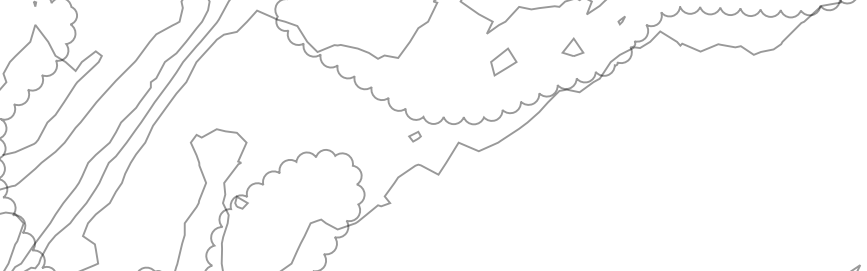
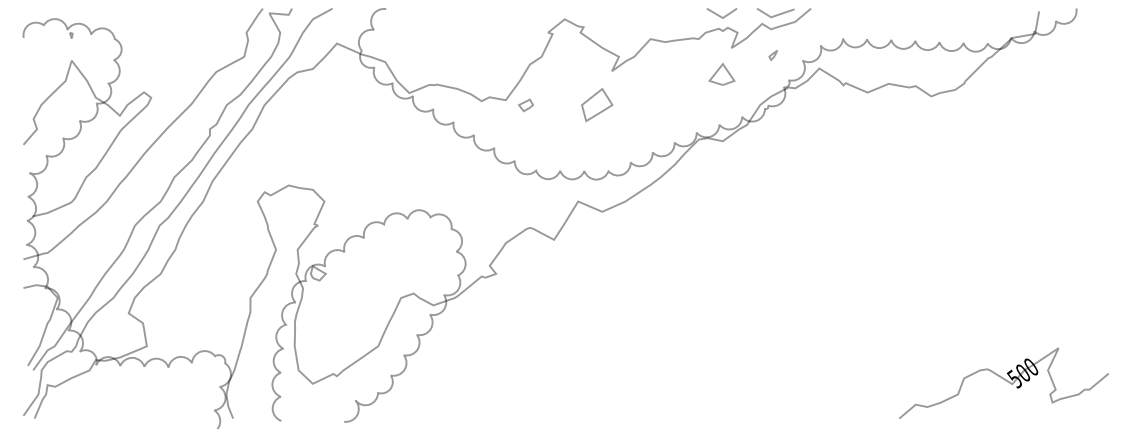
part: (572, 47) -> (721, 74), moved
part: (504, 61) -> (597, 104), moved
part: (414, 135) -> (525, 104), moved

